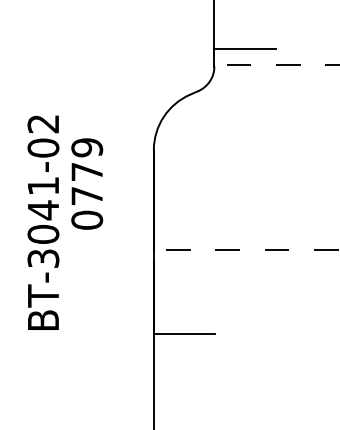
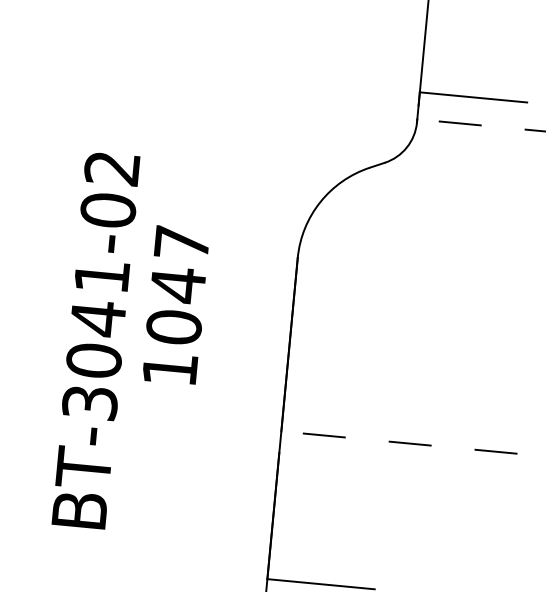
text: (87, 183) -> (176, 305), 0779 -> 1047
text: (43, 222) -> (96, 339), moved

